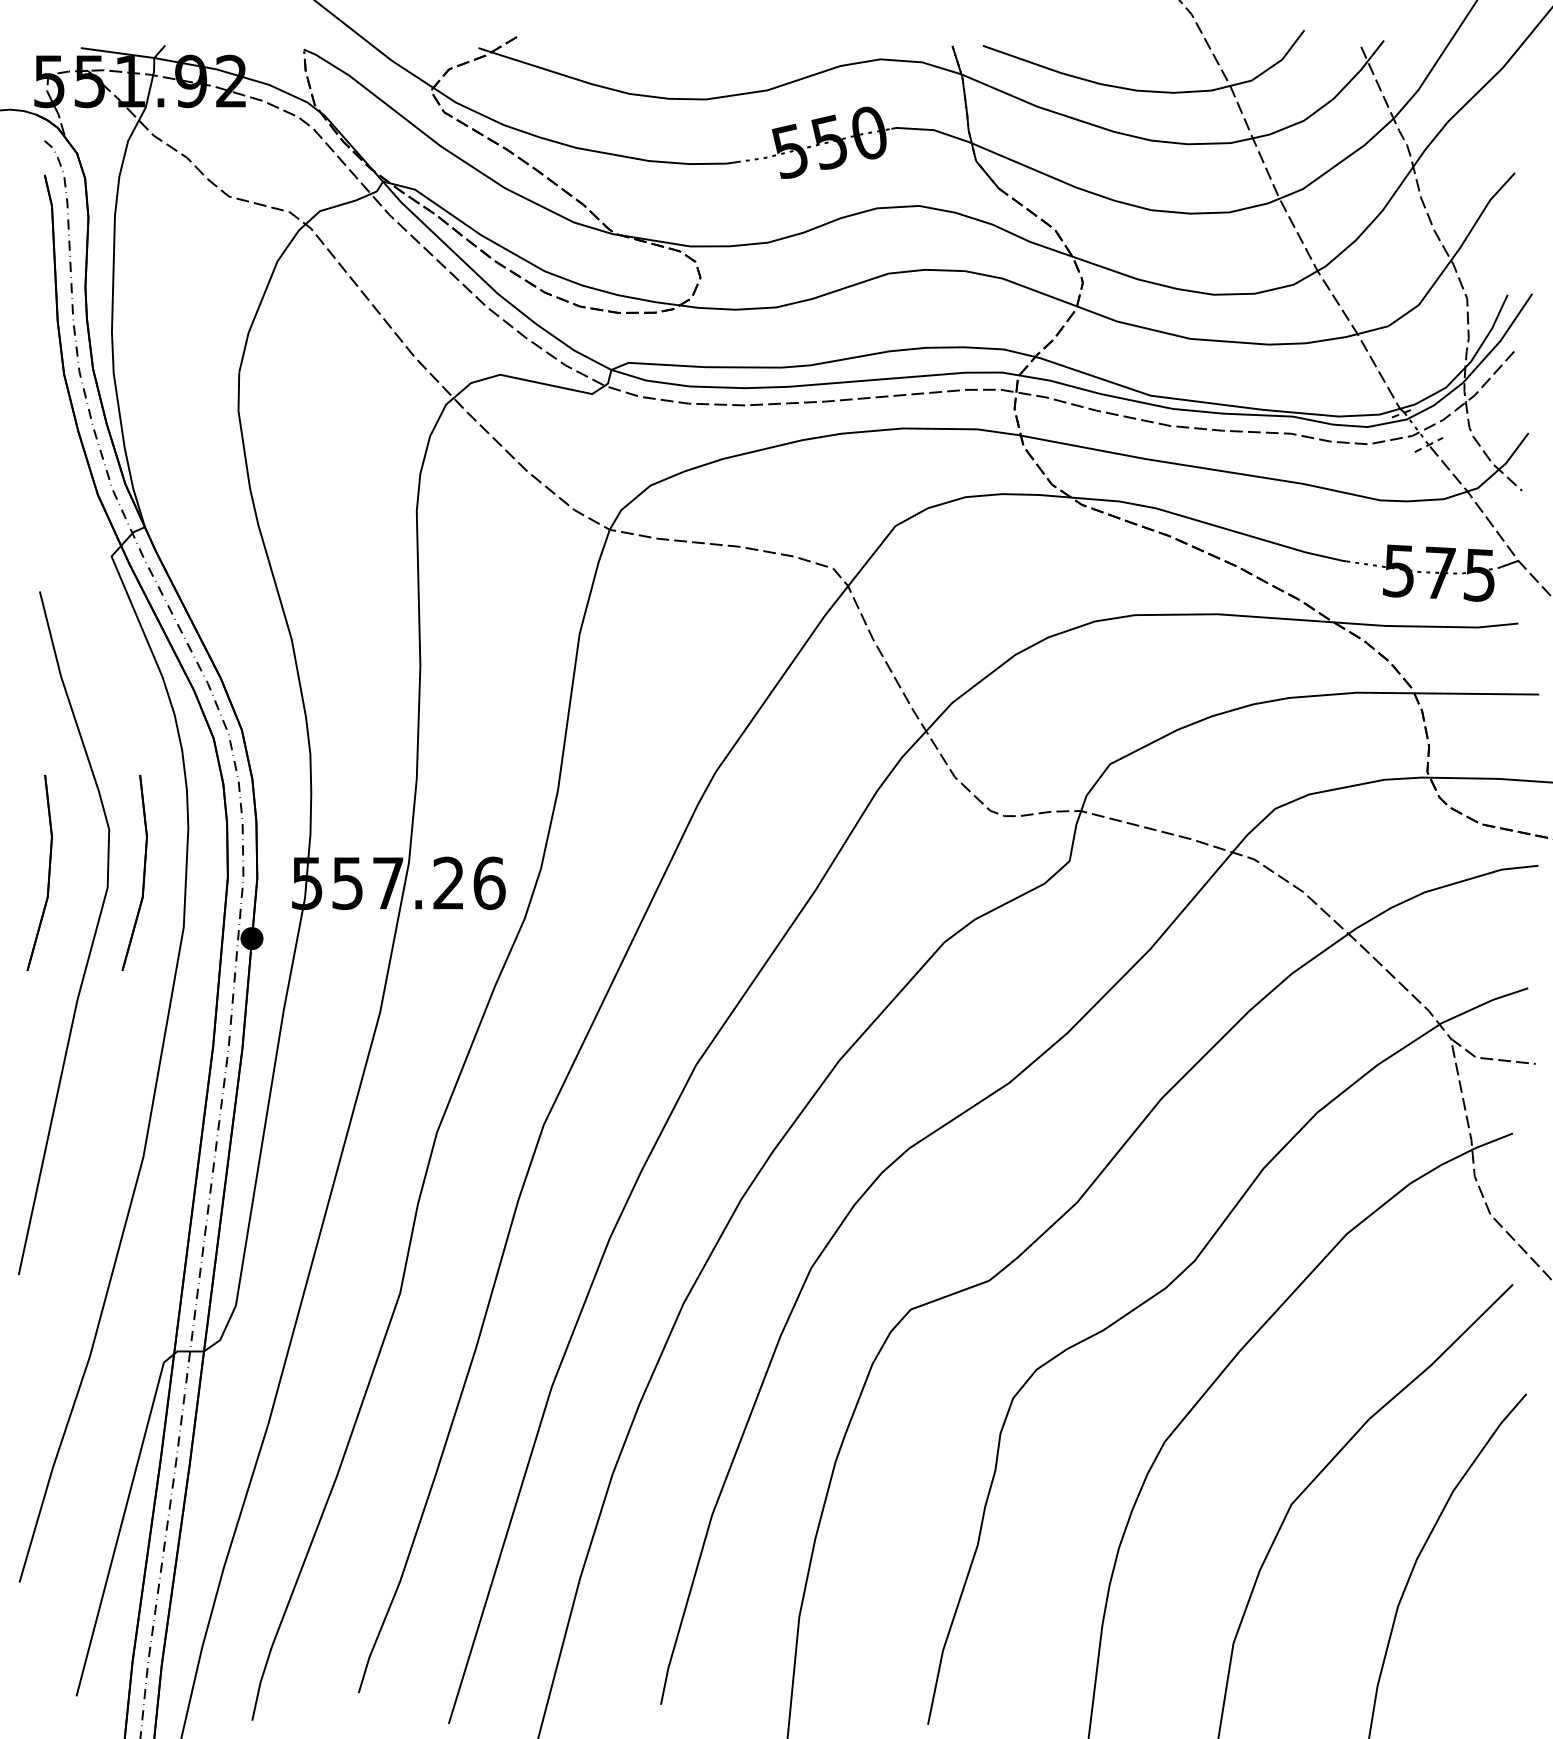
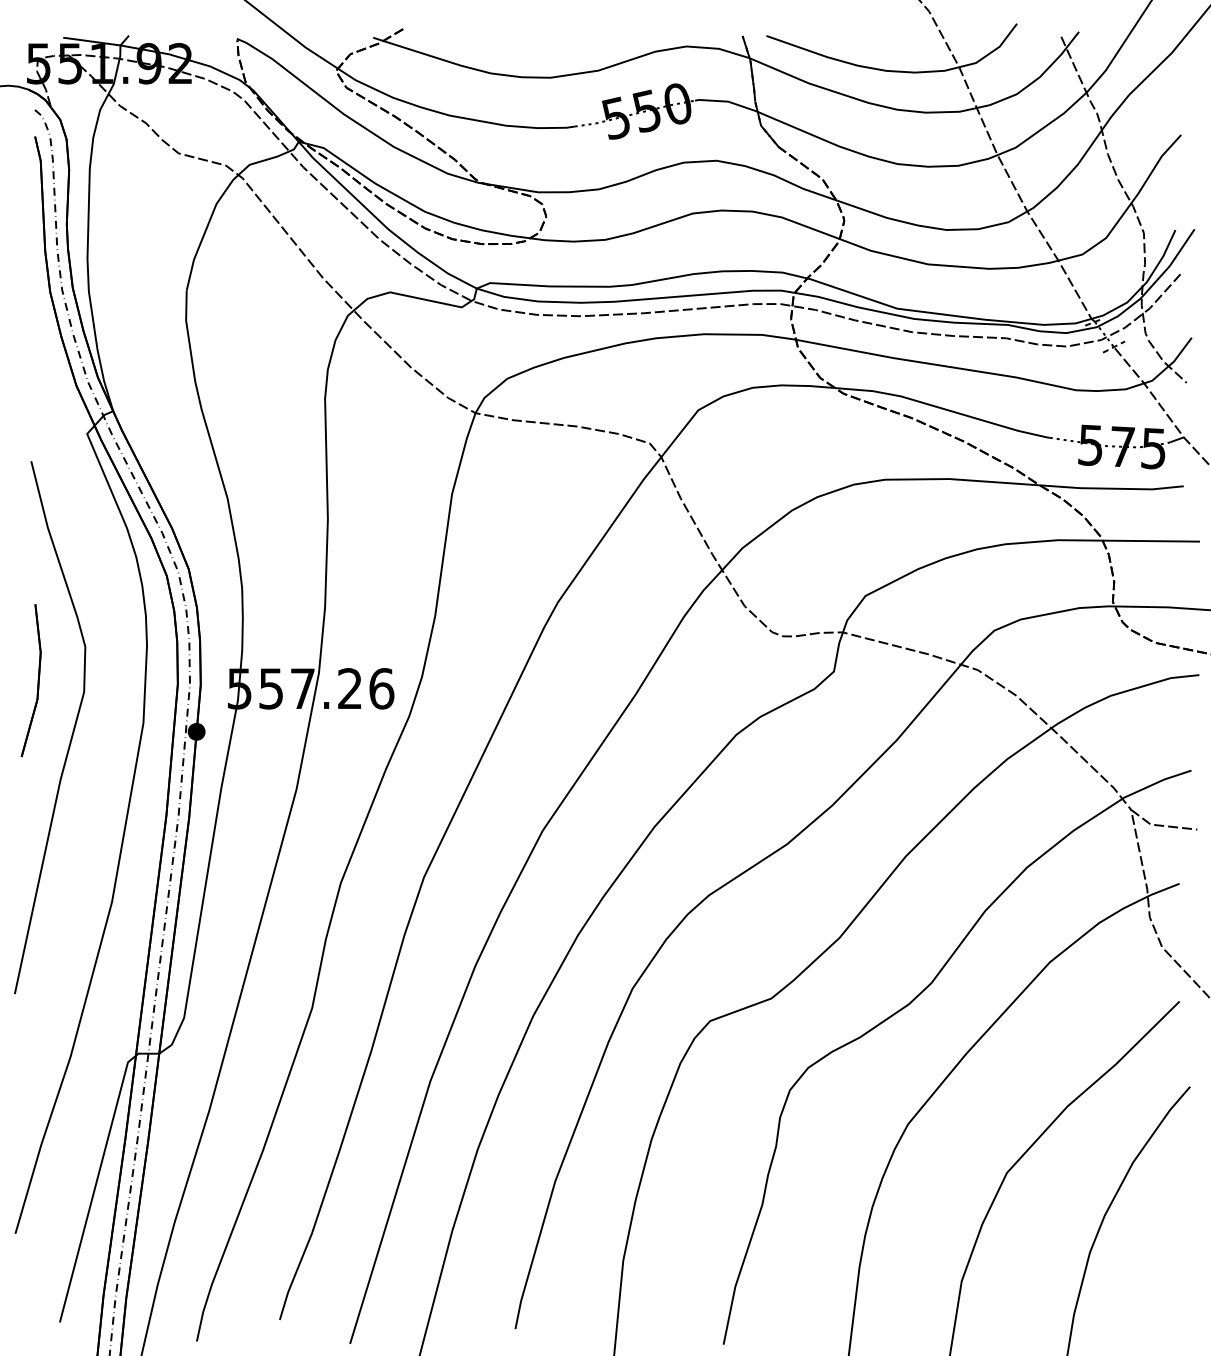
part: (143, 872) -> (112, 680), removed

